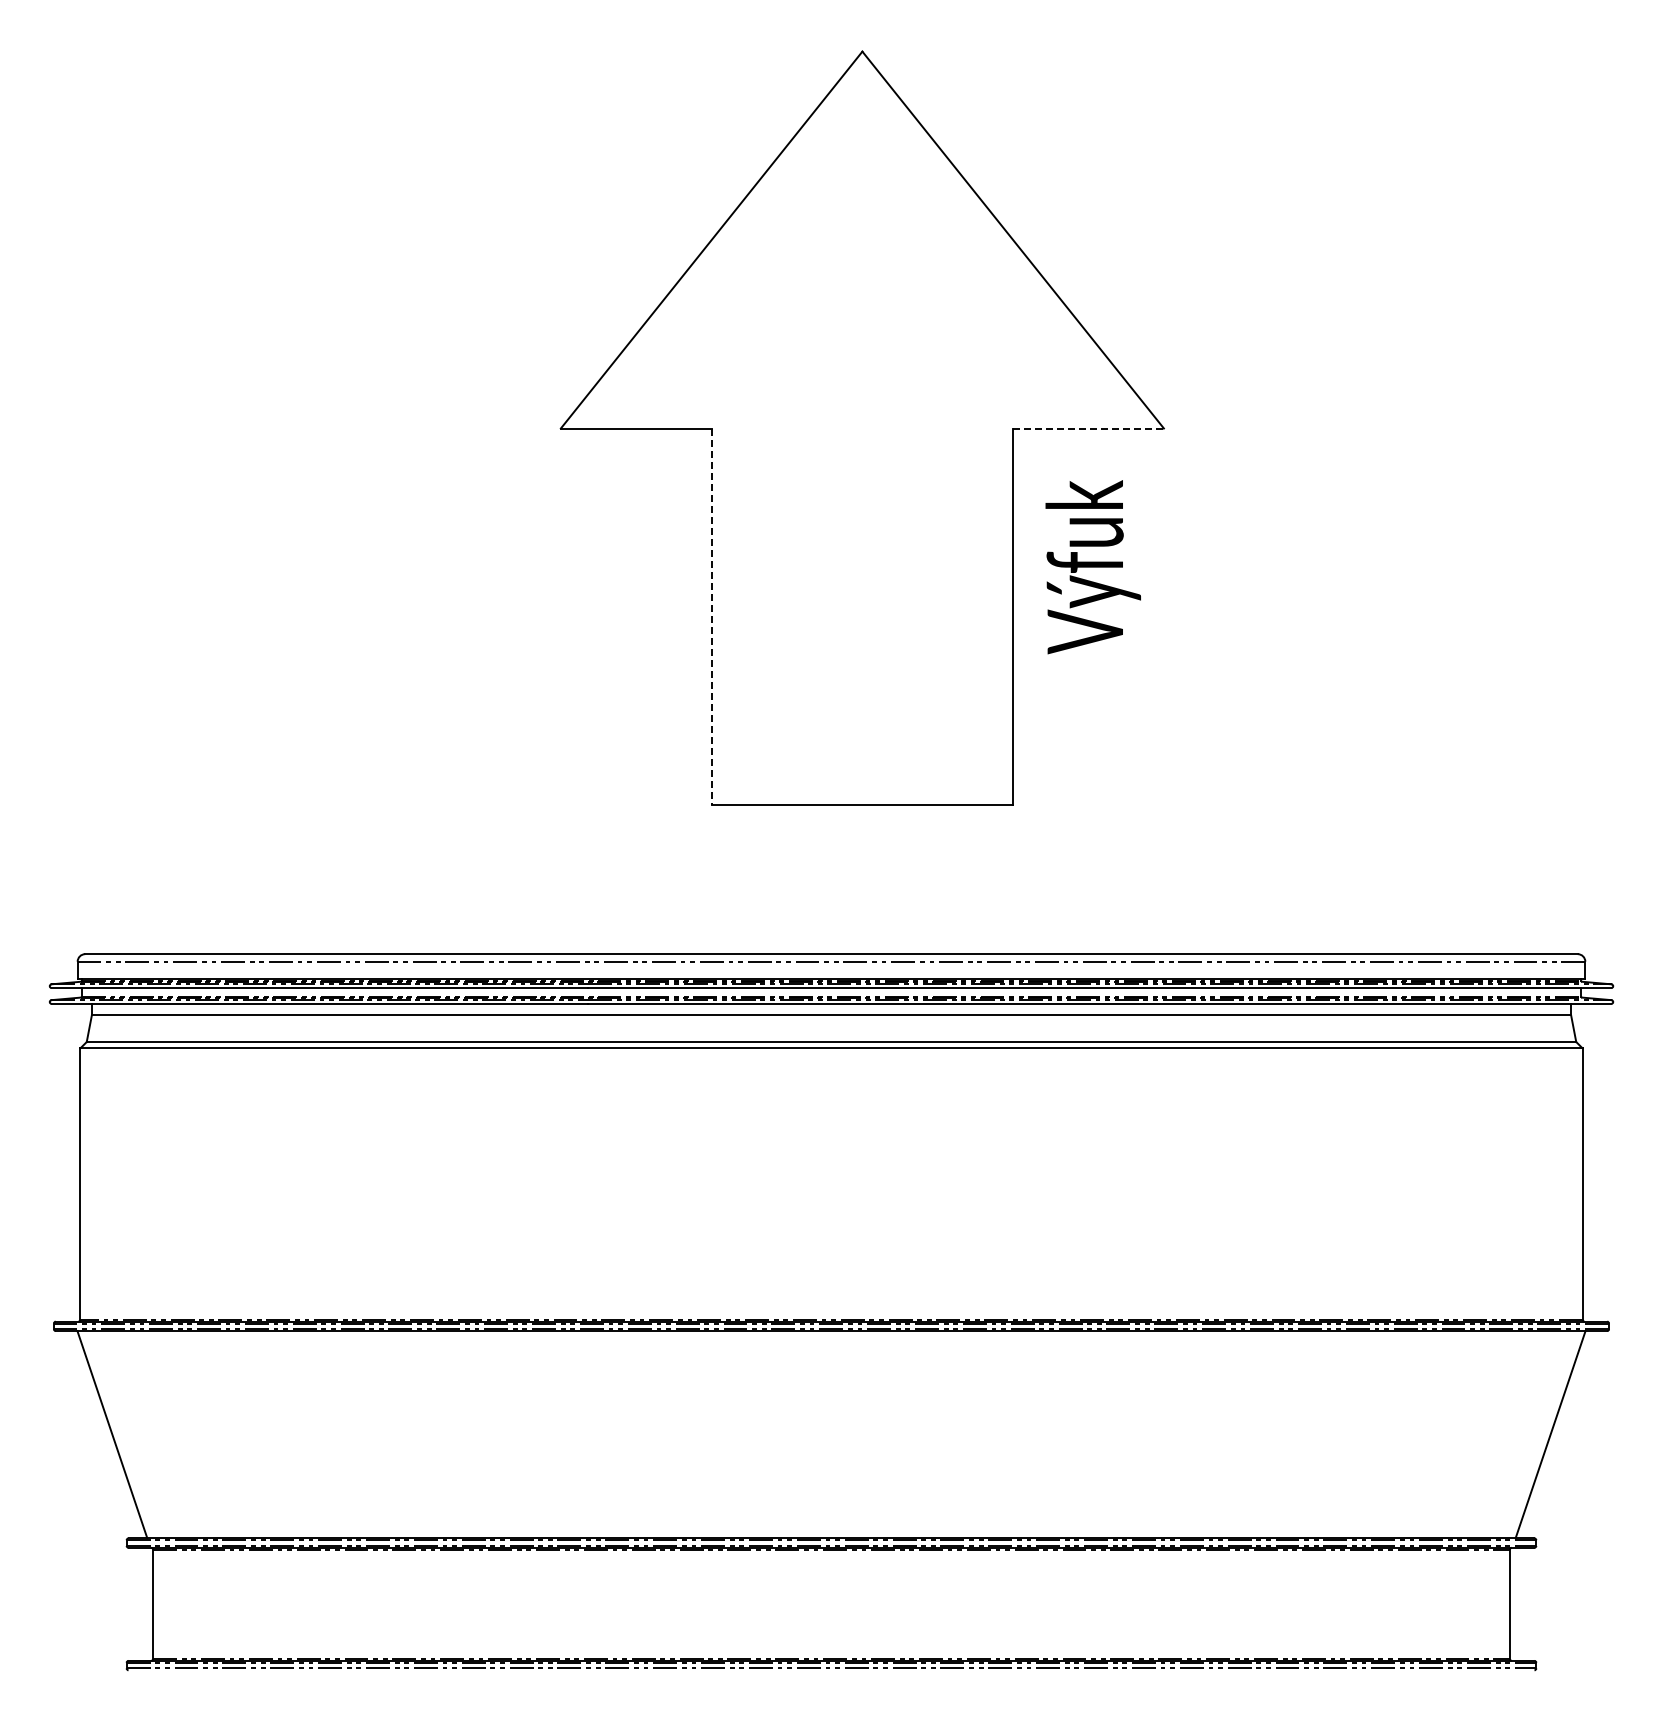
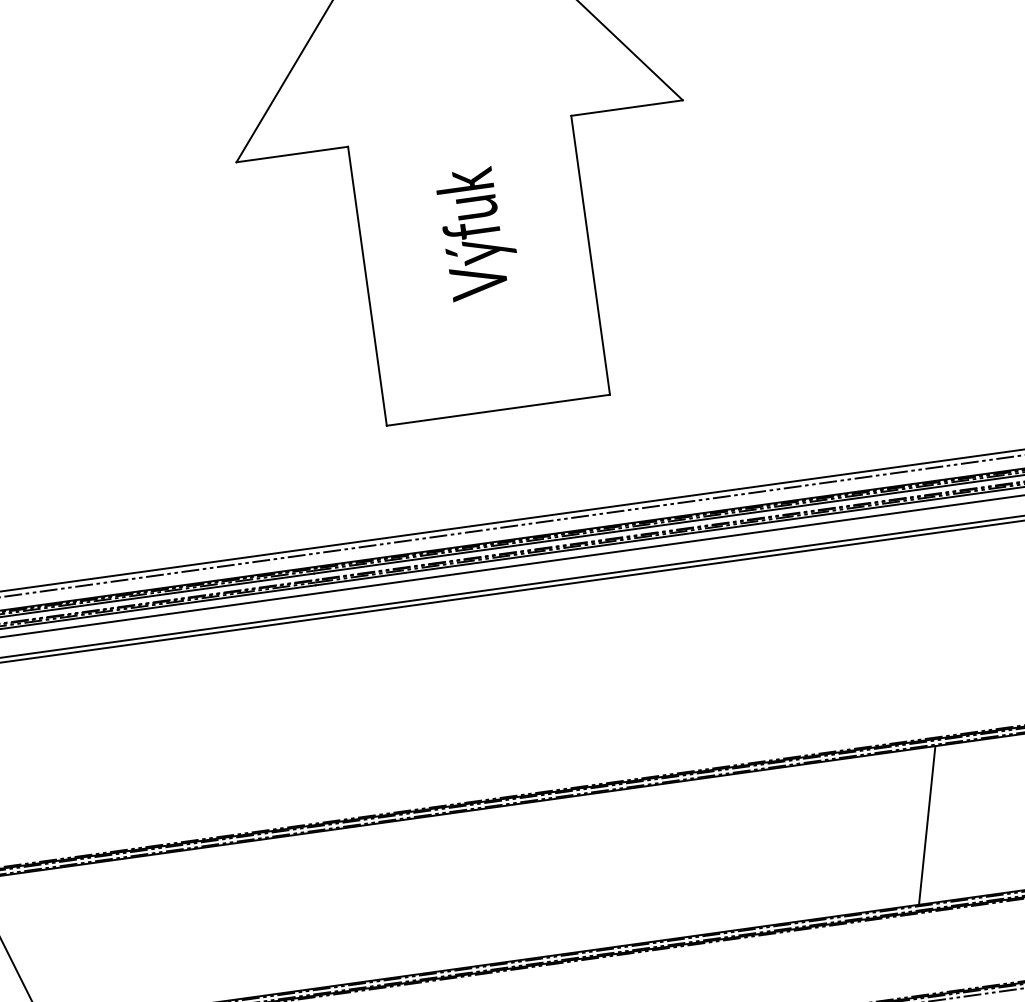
line: (1089, 428) -> (627, 107), dashed -> solid
text: (1092, 567) -> (477, 233), moved
line: (711, 617) -> (367, 286), dashed -> solid
line: (1354, 1434) -> (927, 825), added

